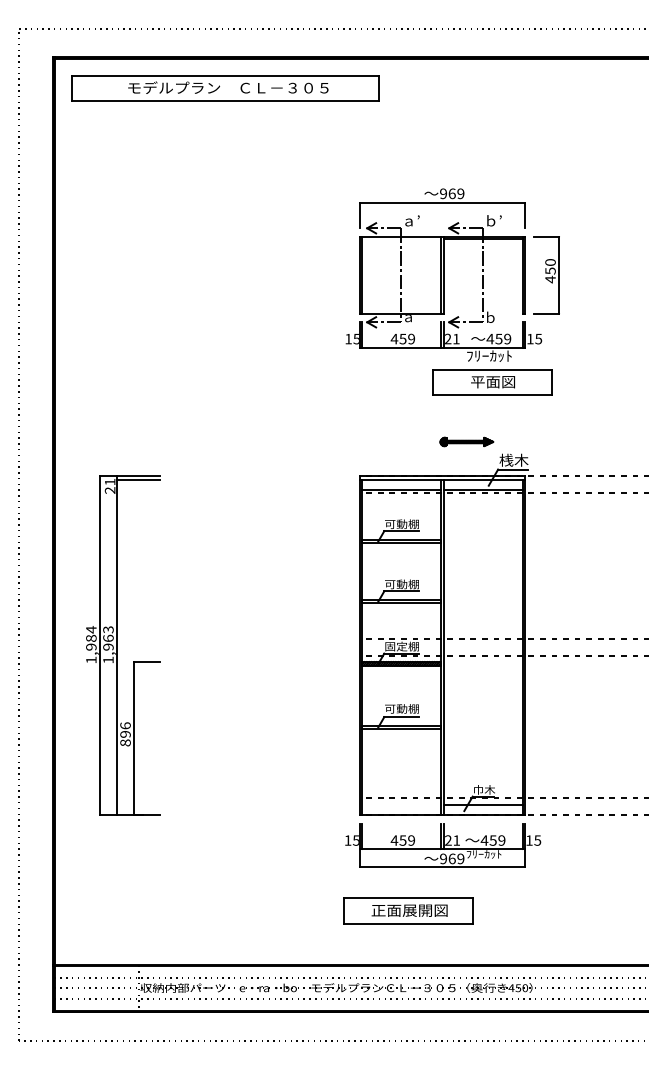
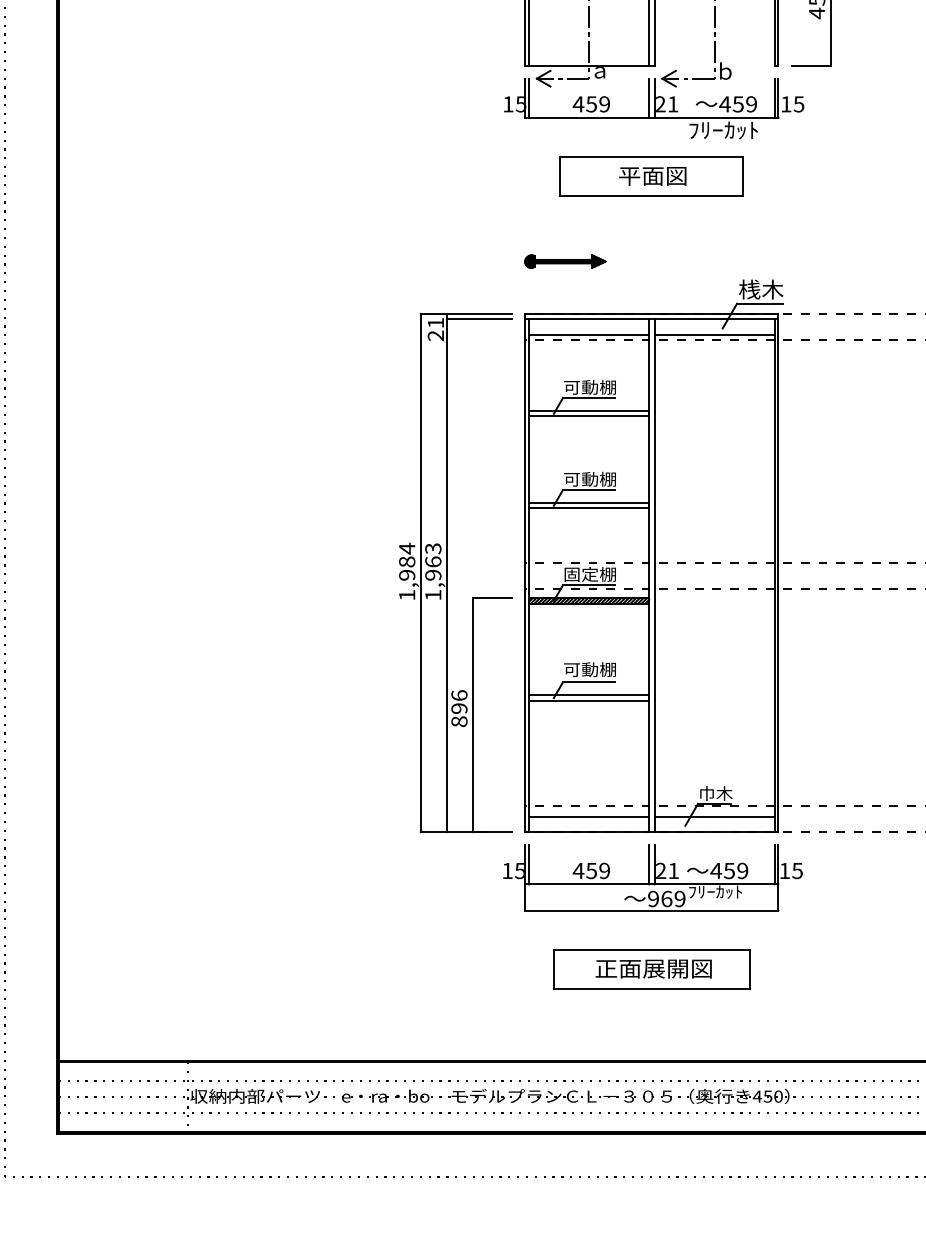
part: (492, 382) -> (651, 176), moved
part: (466, 441) -> (564, 260), moved
part: (123, 645) -> (456, 572), moved
line: (401, 804) -> (589, 815), added
part: (408, 910) -> (651, 968), moved

